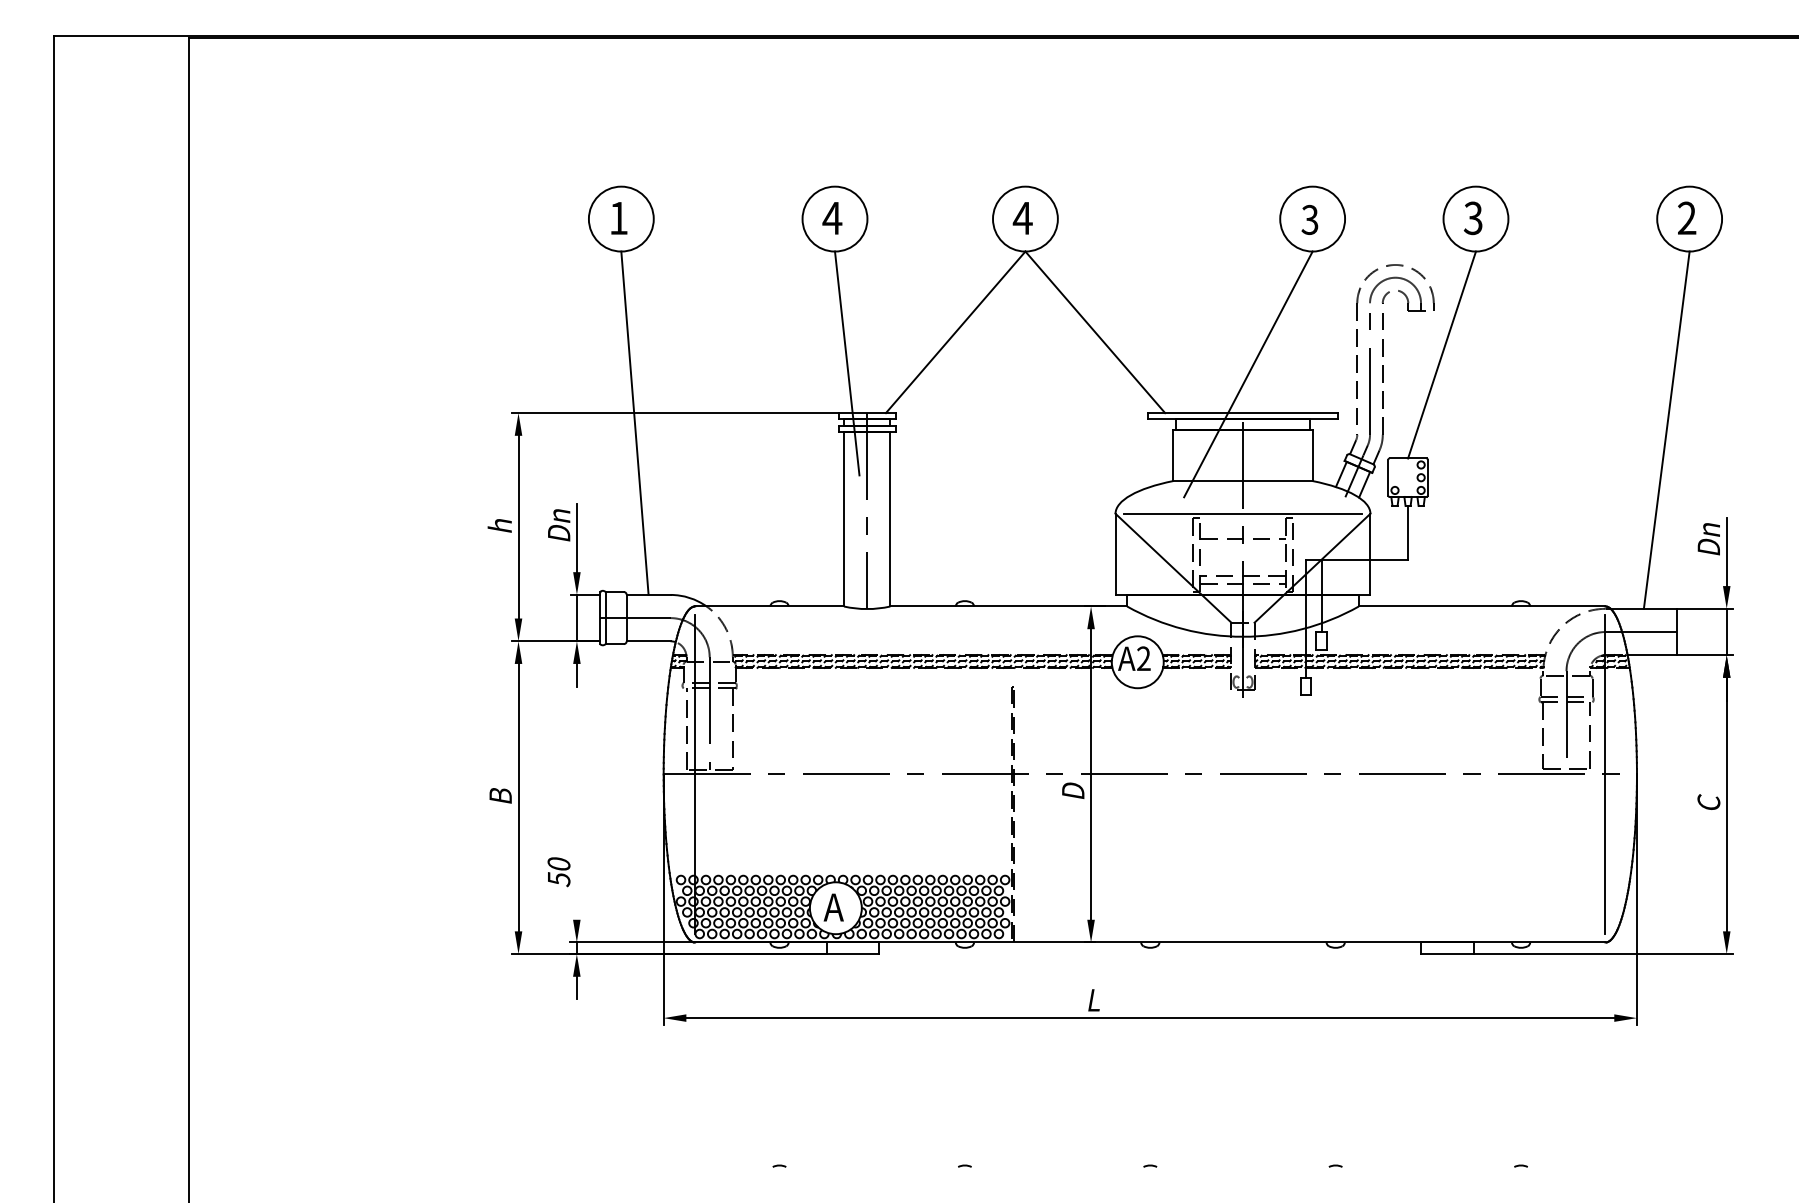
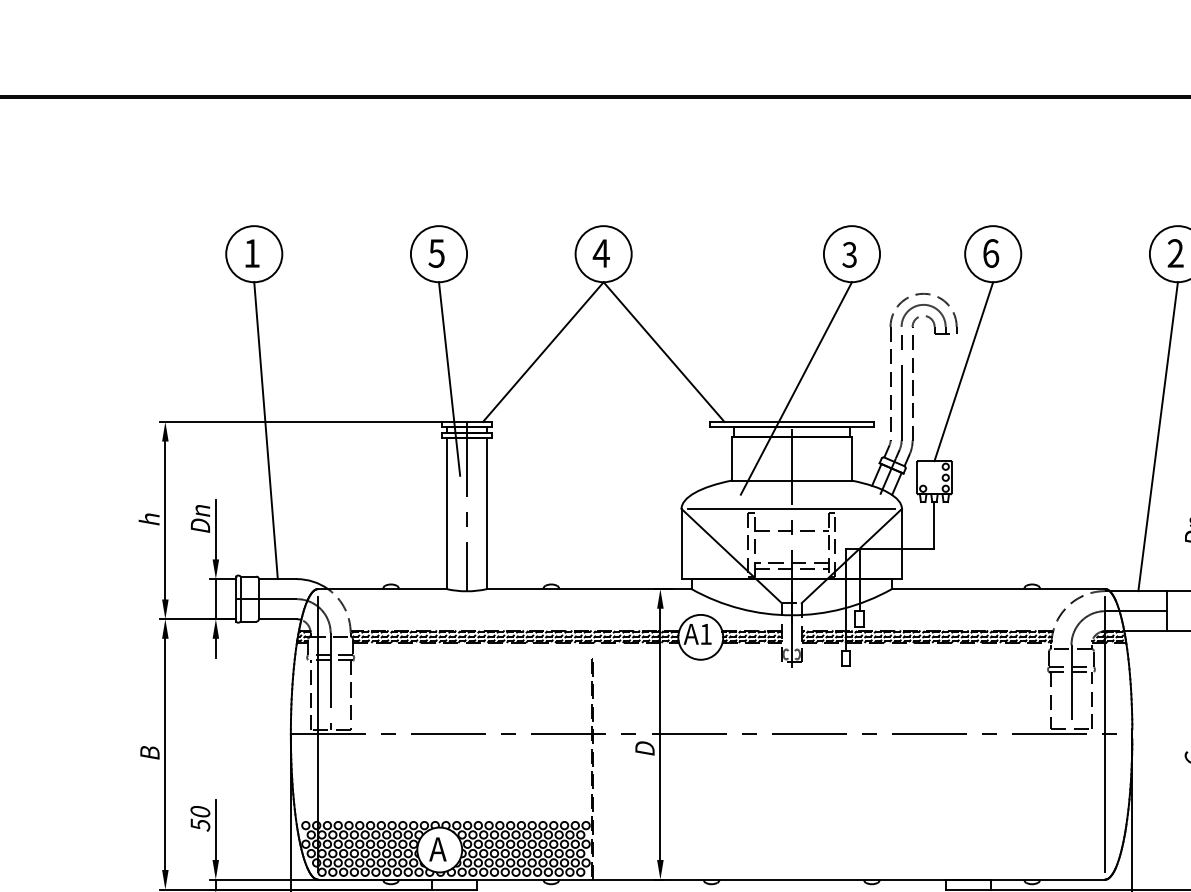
text: (832, 218) -> (436, 253), 4 -> 5
text: (1472, 218) -> (990, 253), 3 -> 6
text: (1143, 658) -> (705, 634), 2 -> 1
line: (576, 884) -> (215, 829), added

